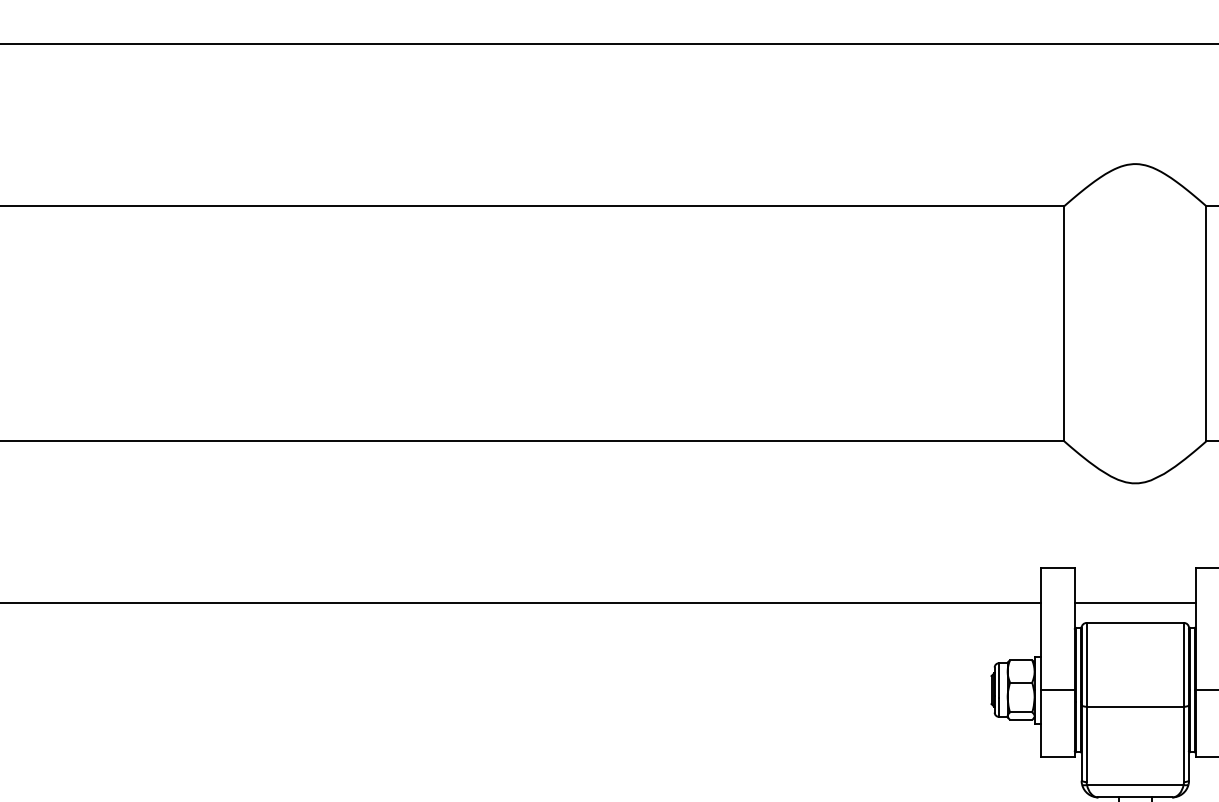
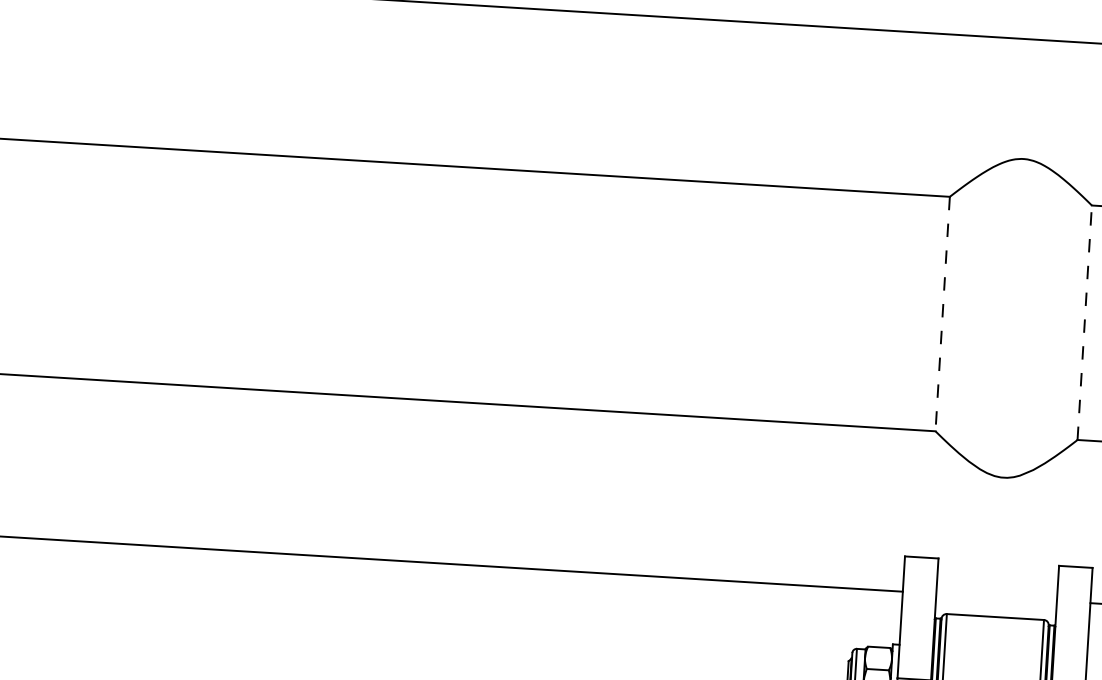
line: (1206, 323) -> (1084, 322), solid -> dashed
line: (1064, 324) -> (942, 314), solid -> dashed
line: (1134, 603) -> (995, 597), removed

